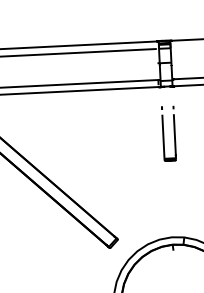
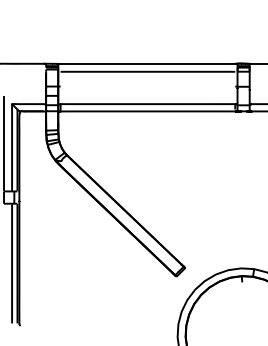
part: (168, 133) -> (243, 160), removed

